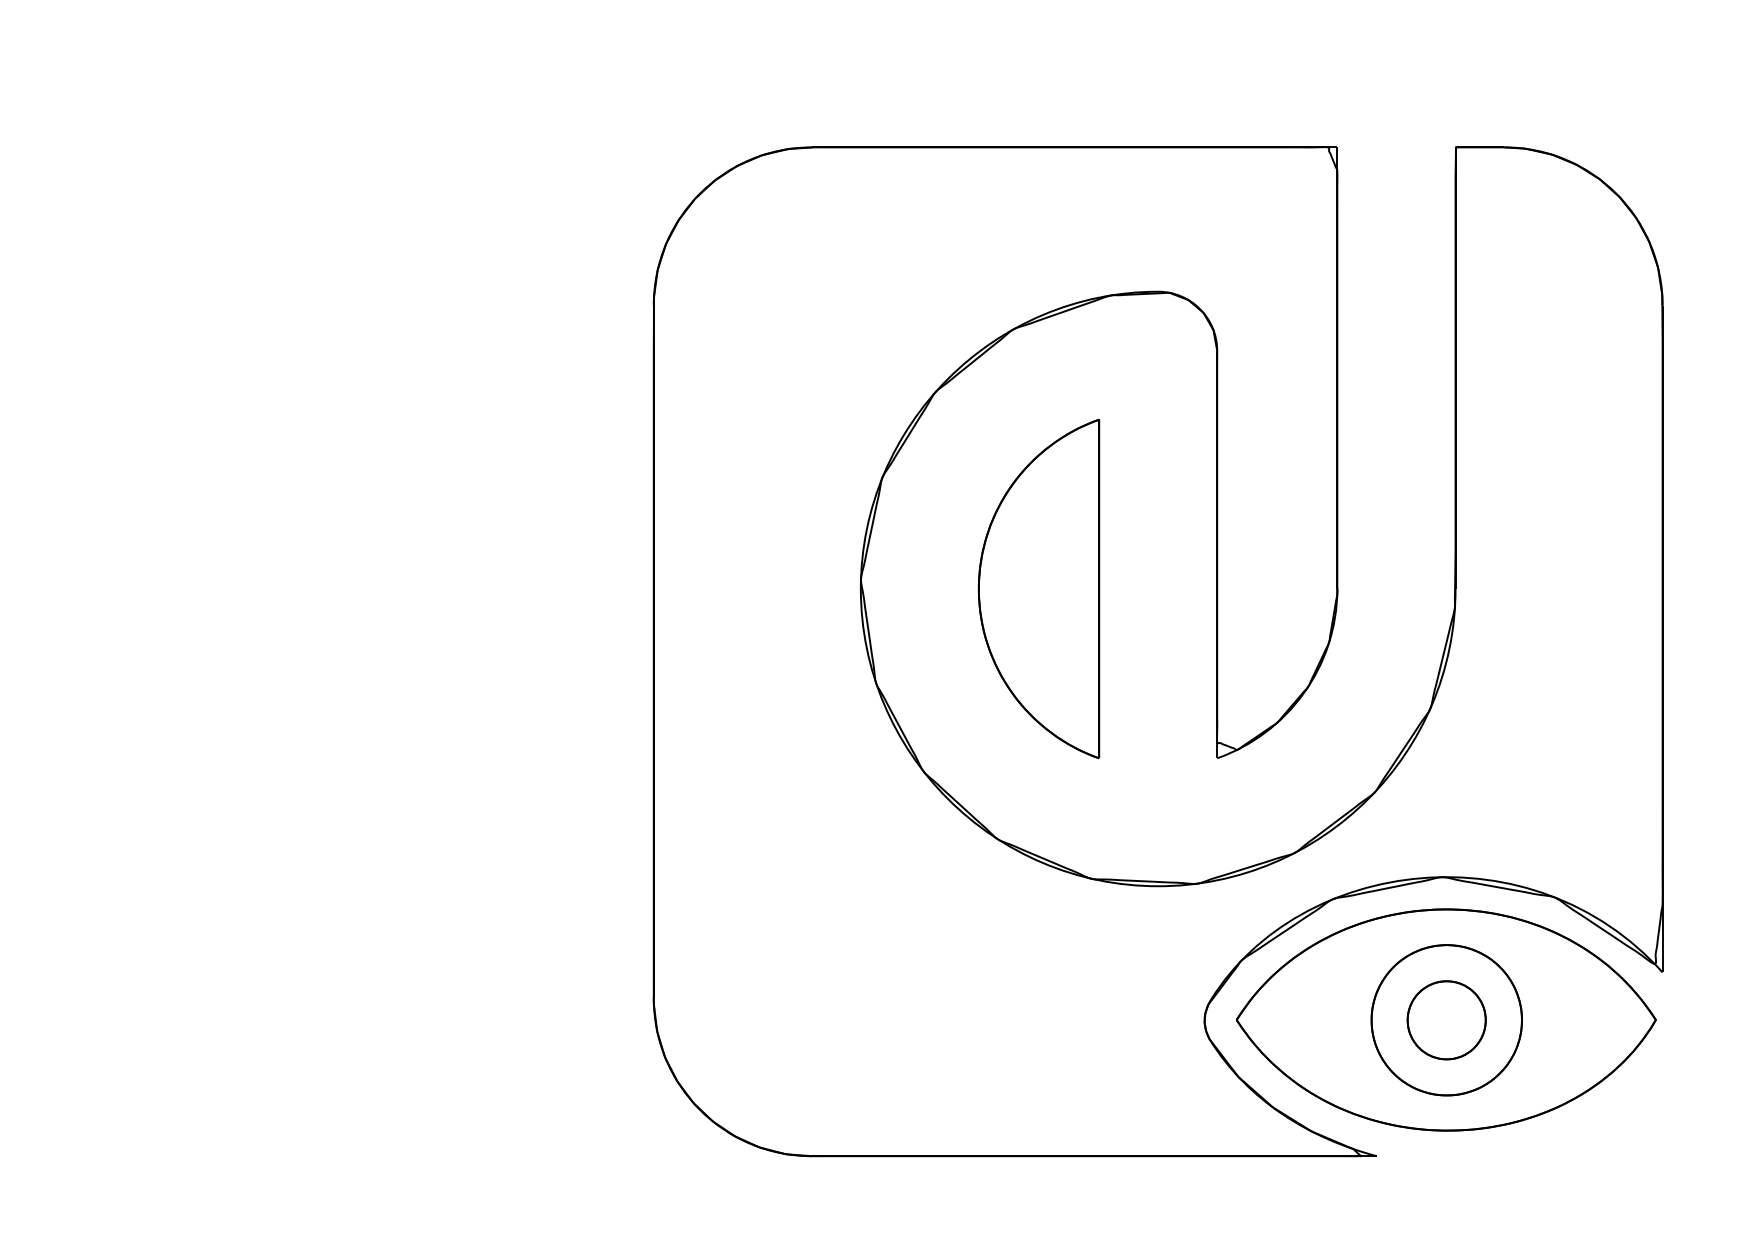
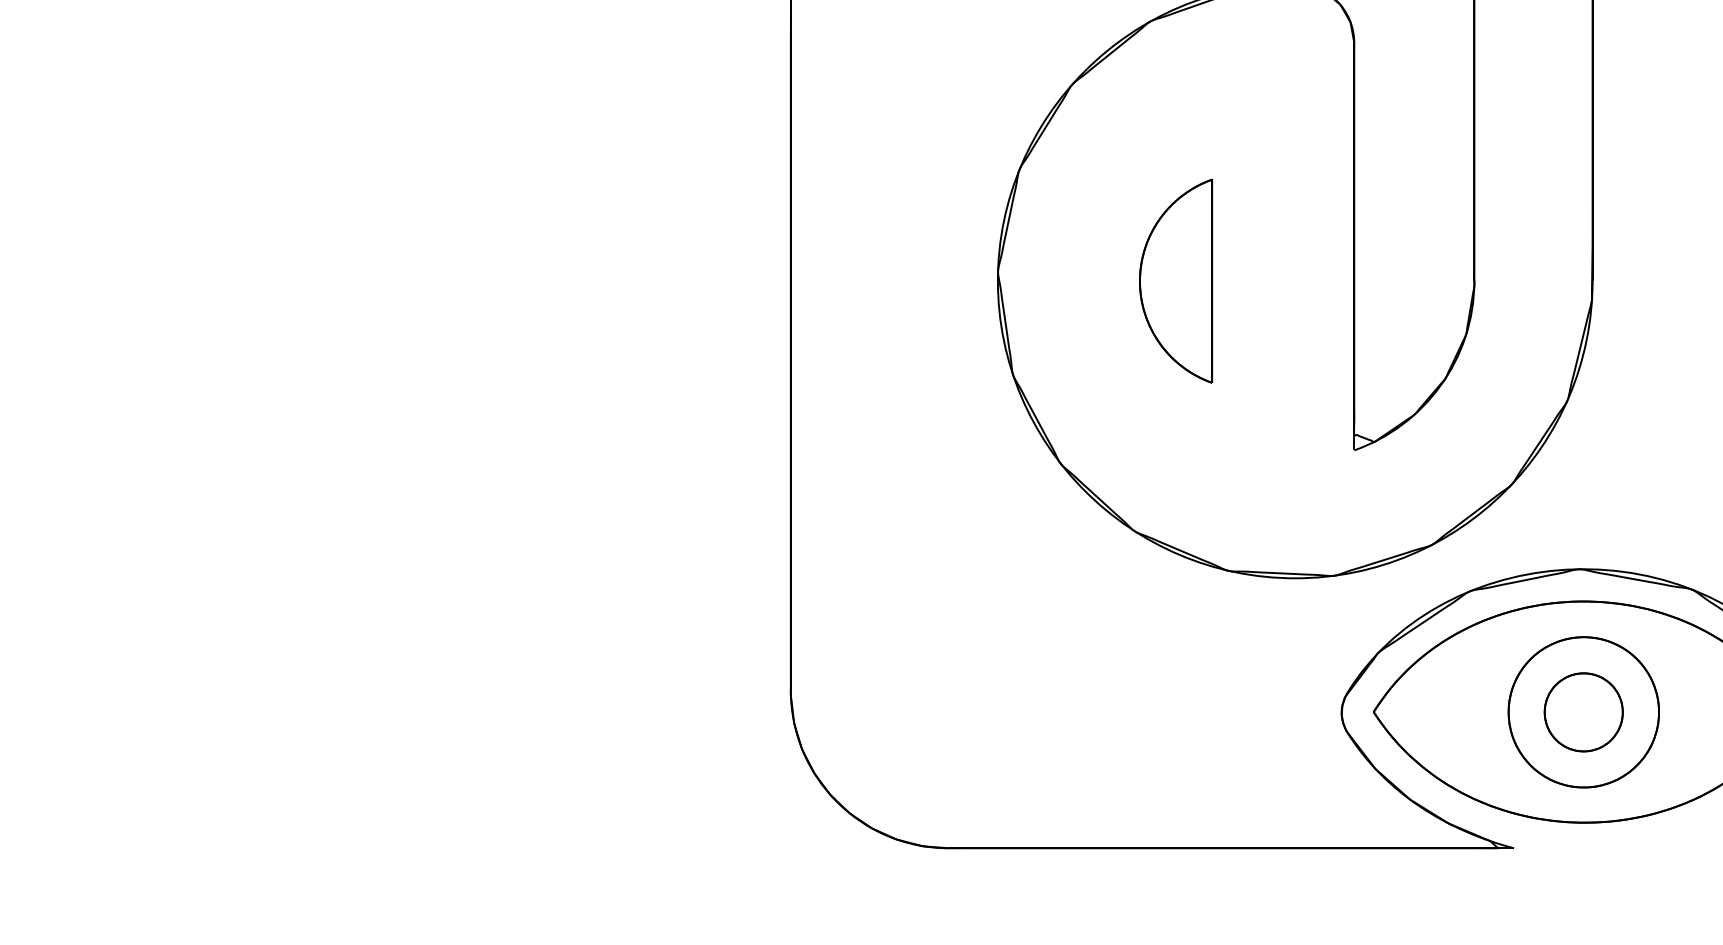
part: (1038, 589) -> (1175, 281), size x0.6

